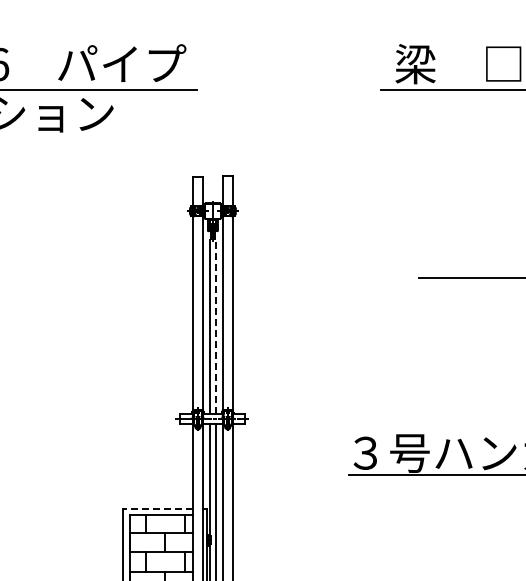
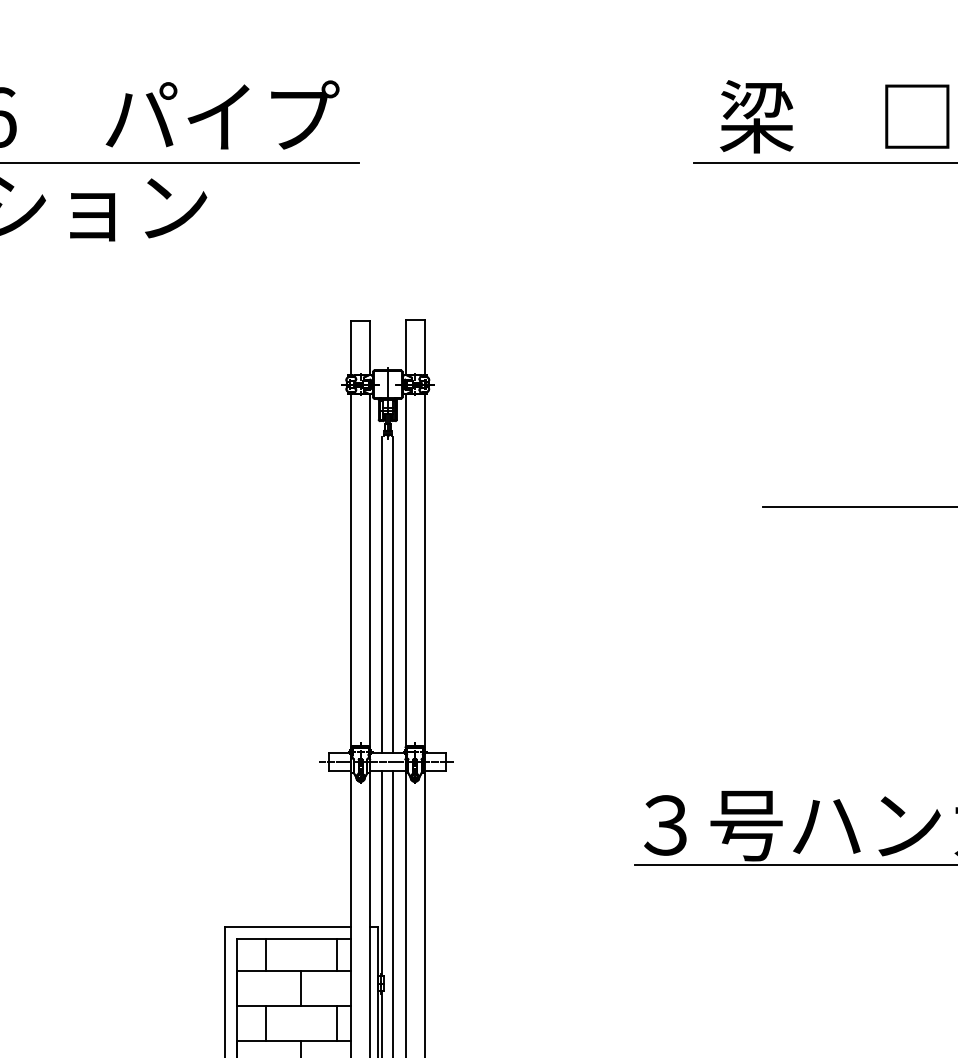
line: (215, 326) -> (392, 594), dashed -> solid
line: (158, 508) -> (288, 925), dashed -> solid

